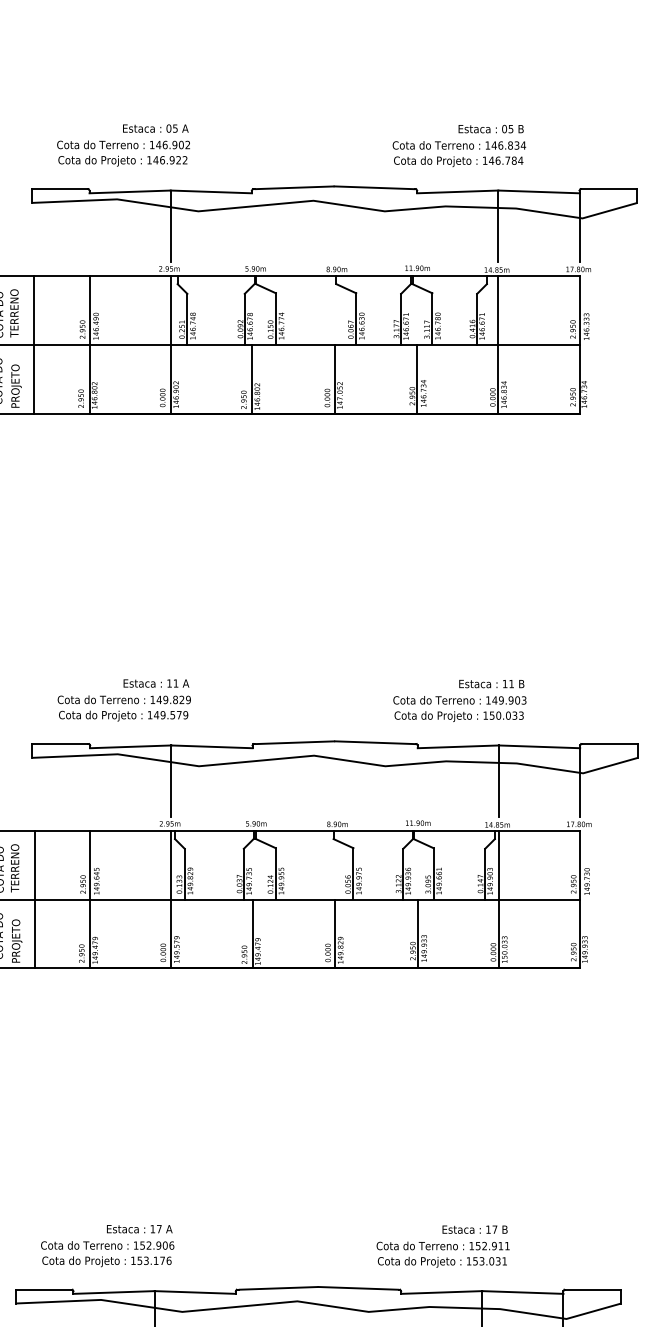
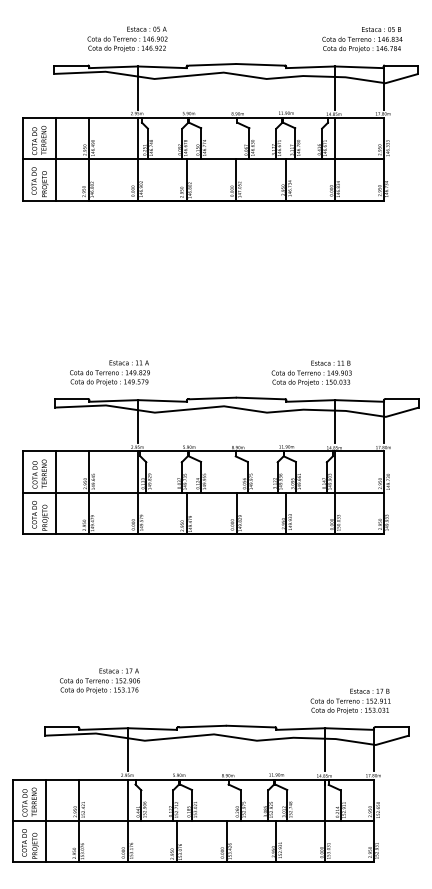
text: (123, 144) -> (127, 38), moved
text: (459, 145) -> (362, 39), moved
text: (106, 1244) -> (99, 680), moved
text: (442, 1244) -> (350, 700), moved

